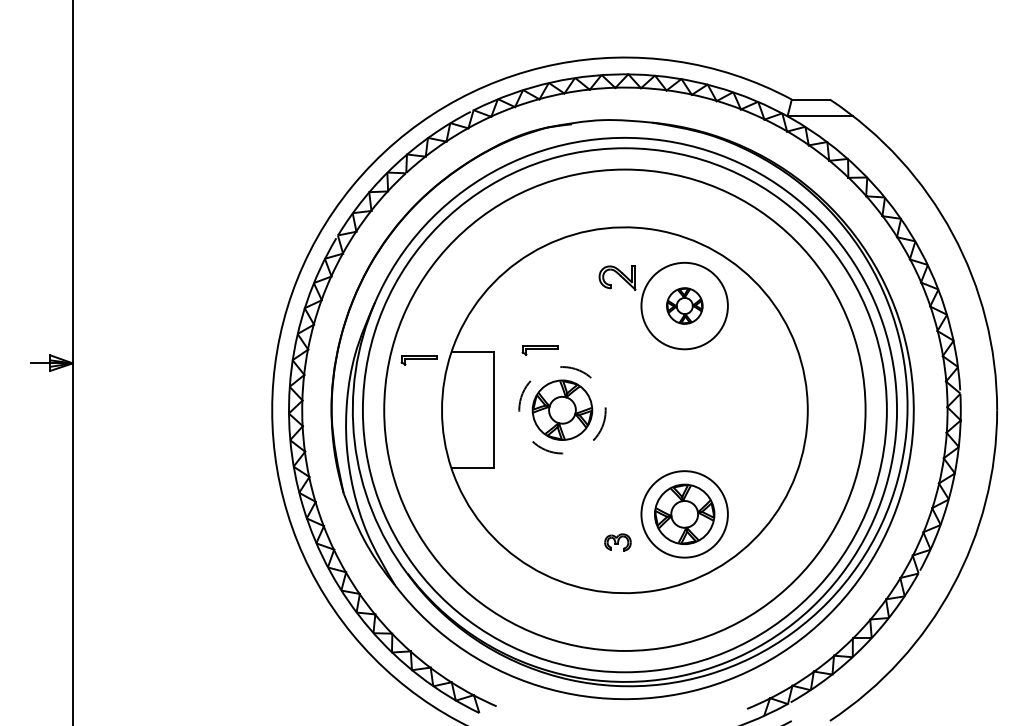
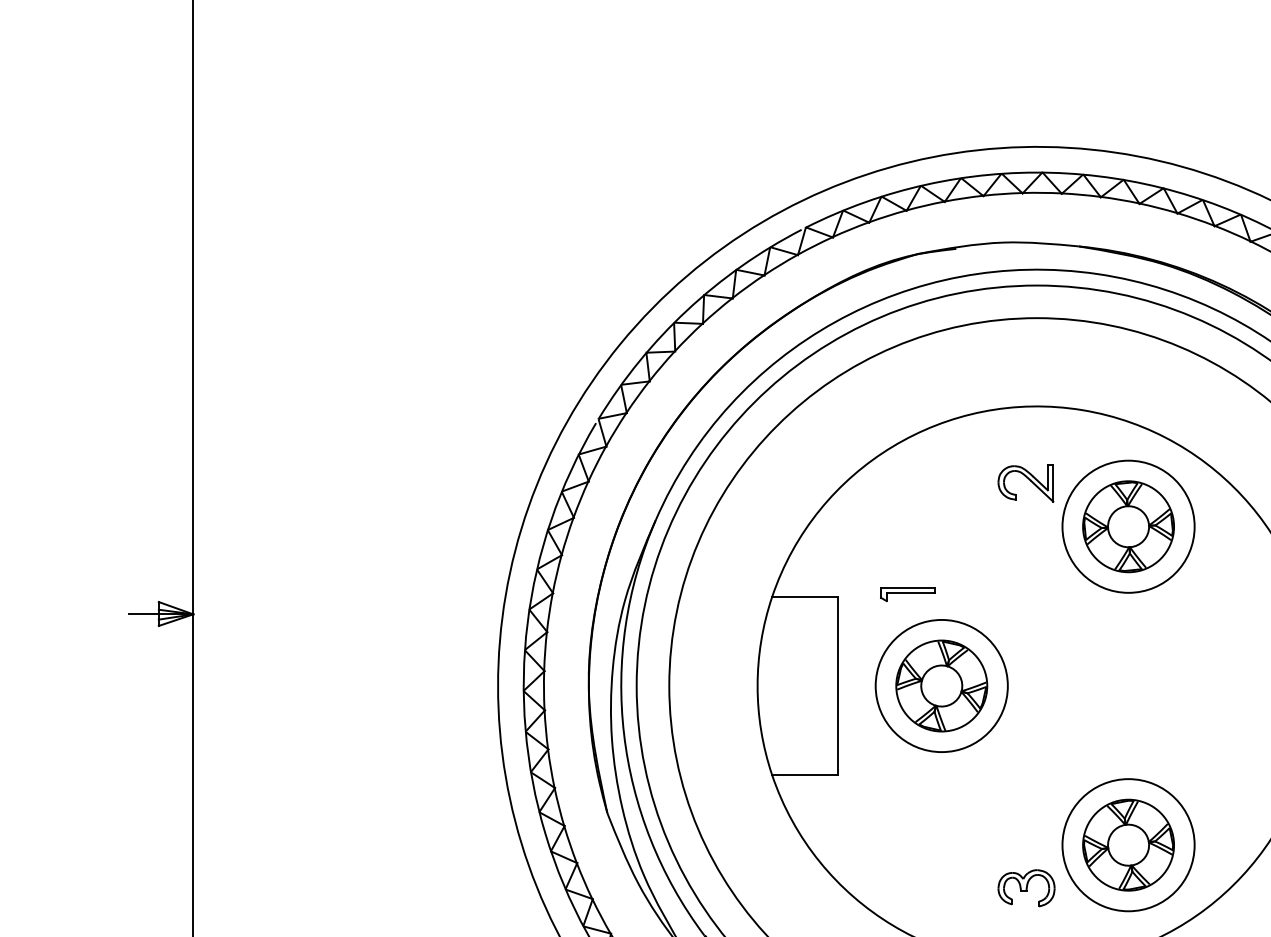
part: (684, 305) -> (1128, 525), size x1.67
part: (418, 360) -> (721, 609), removed
circle: (562, 410) -> (941, 686), dashed -> solid
part: (617, 542) -> (1025, 888), size x1.43

